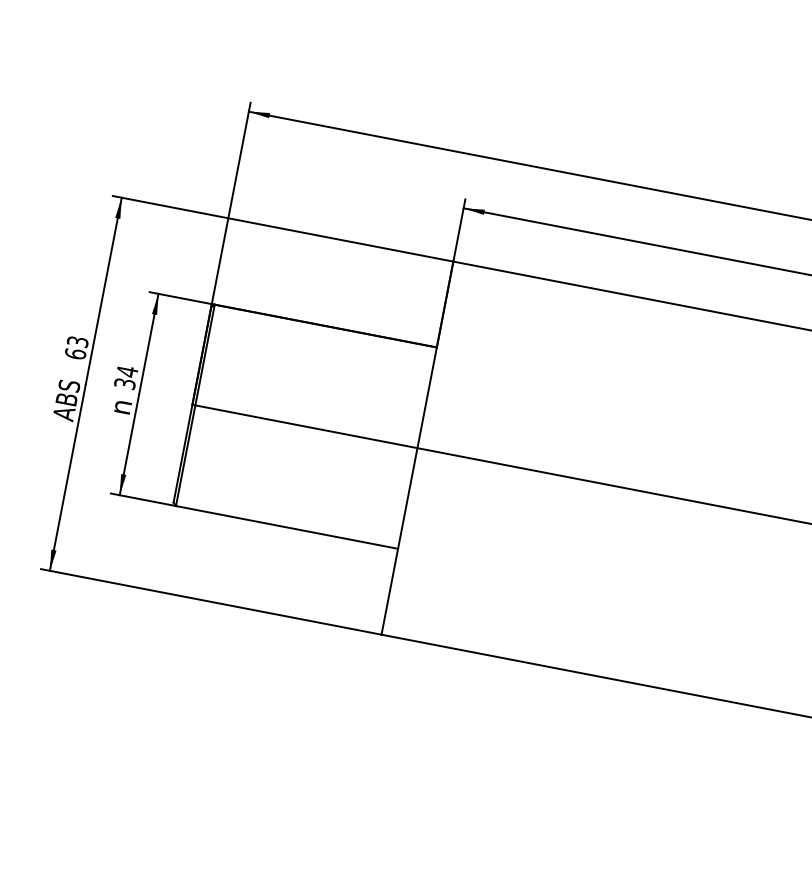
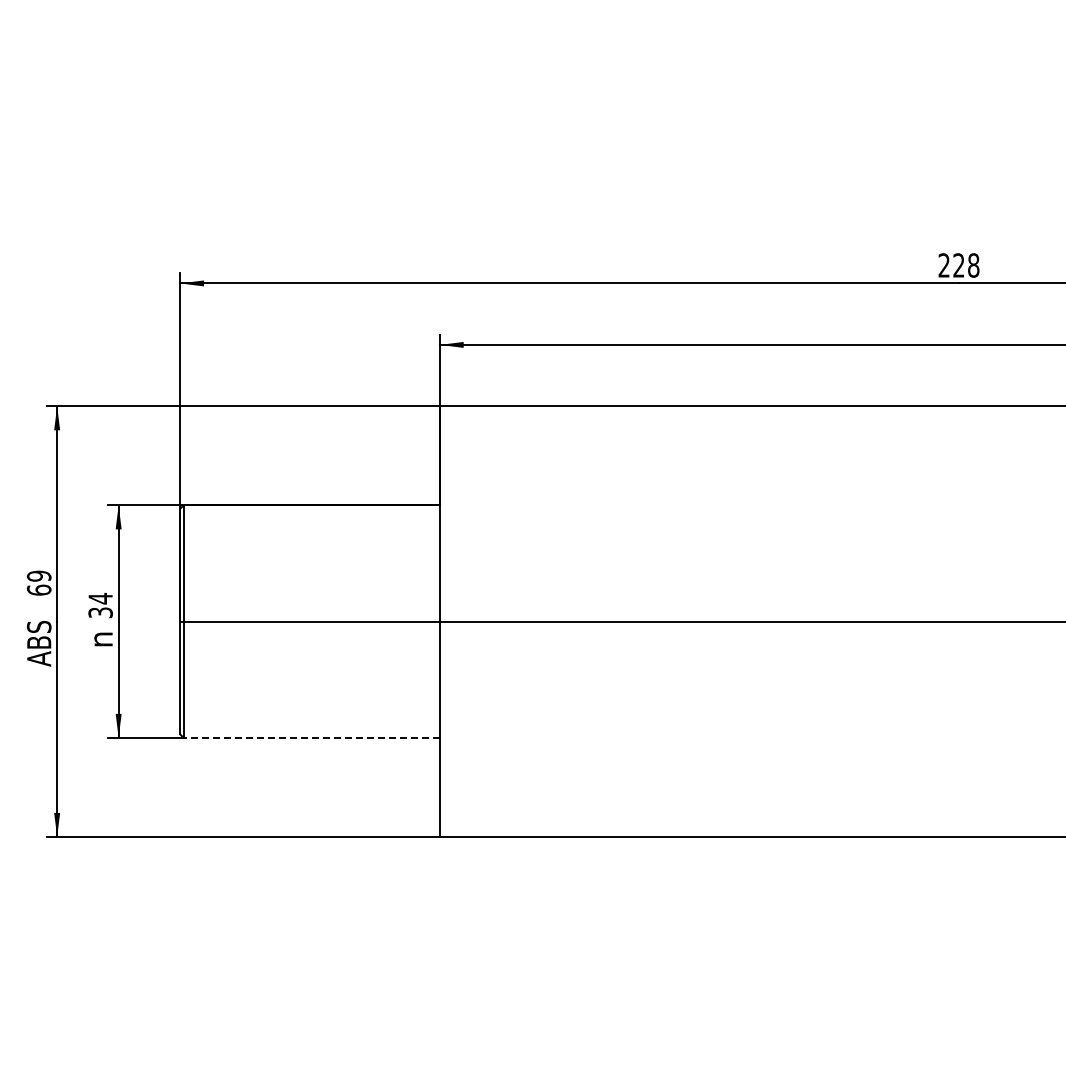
text: (78, 341) -> (39, 575), 63 -> 69
line: (286, 527) -> (311, 737), solid -> dashed

